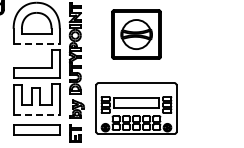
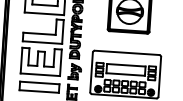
line: (37, 43) -> (45, 13), dashed -> solid
line: (37, 115) -> (41, 74), dashed -> solid

